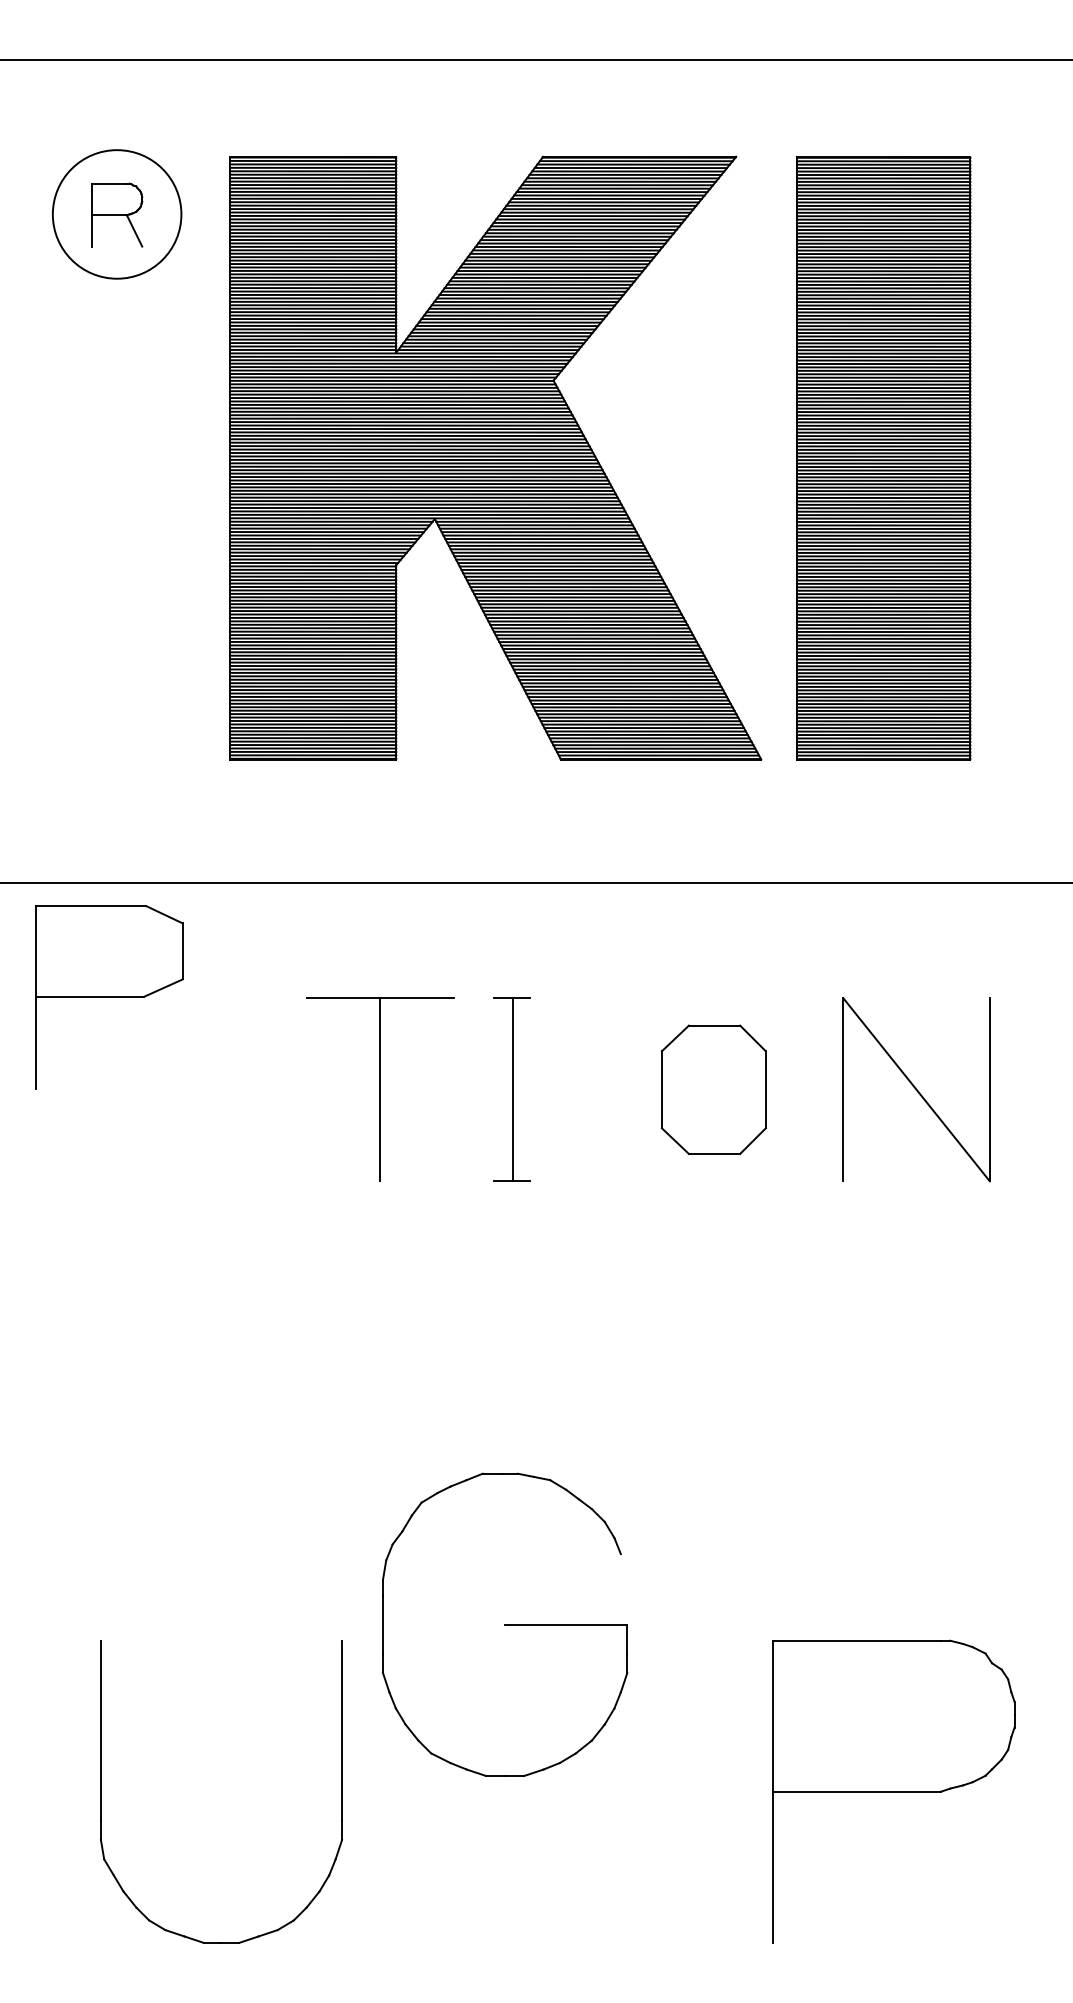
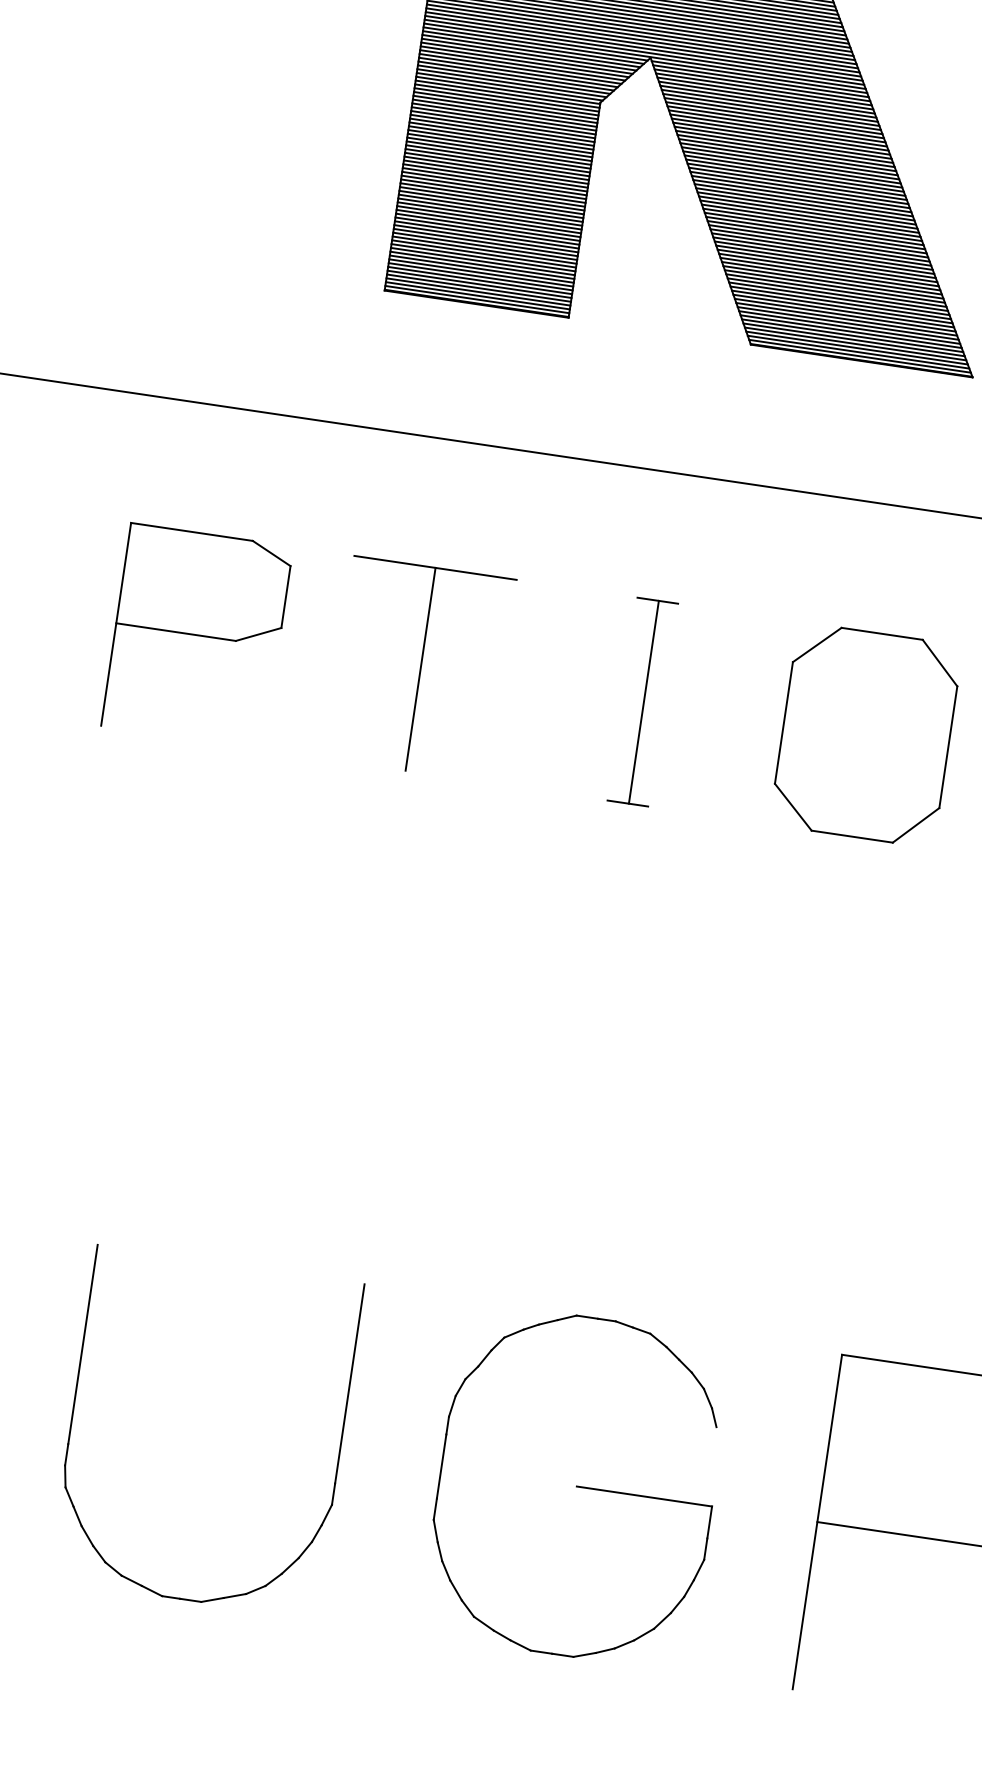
part: (109, 997) -> (197, 636), moved
part: (380, 1089) -> (420, 669), moved
part: (713, 1089) -> (865, 734), size x1.43
part: (505, 1624) -> (577, 1486), moved

